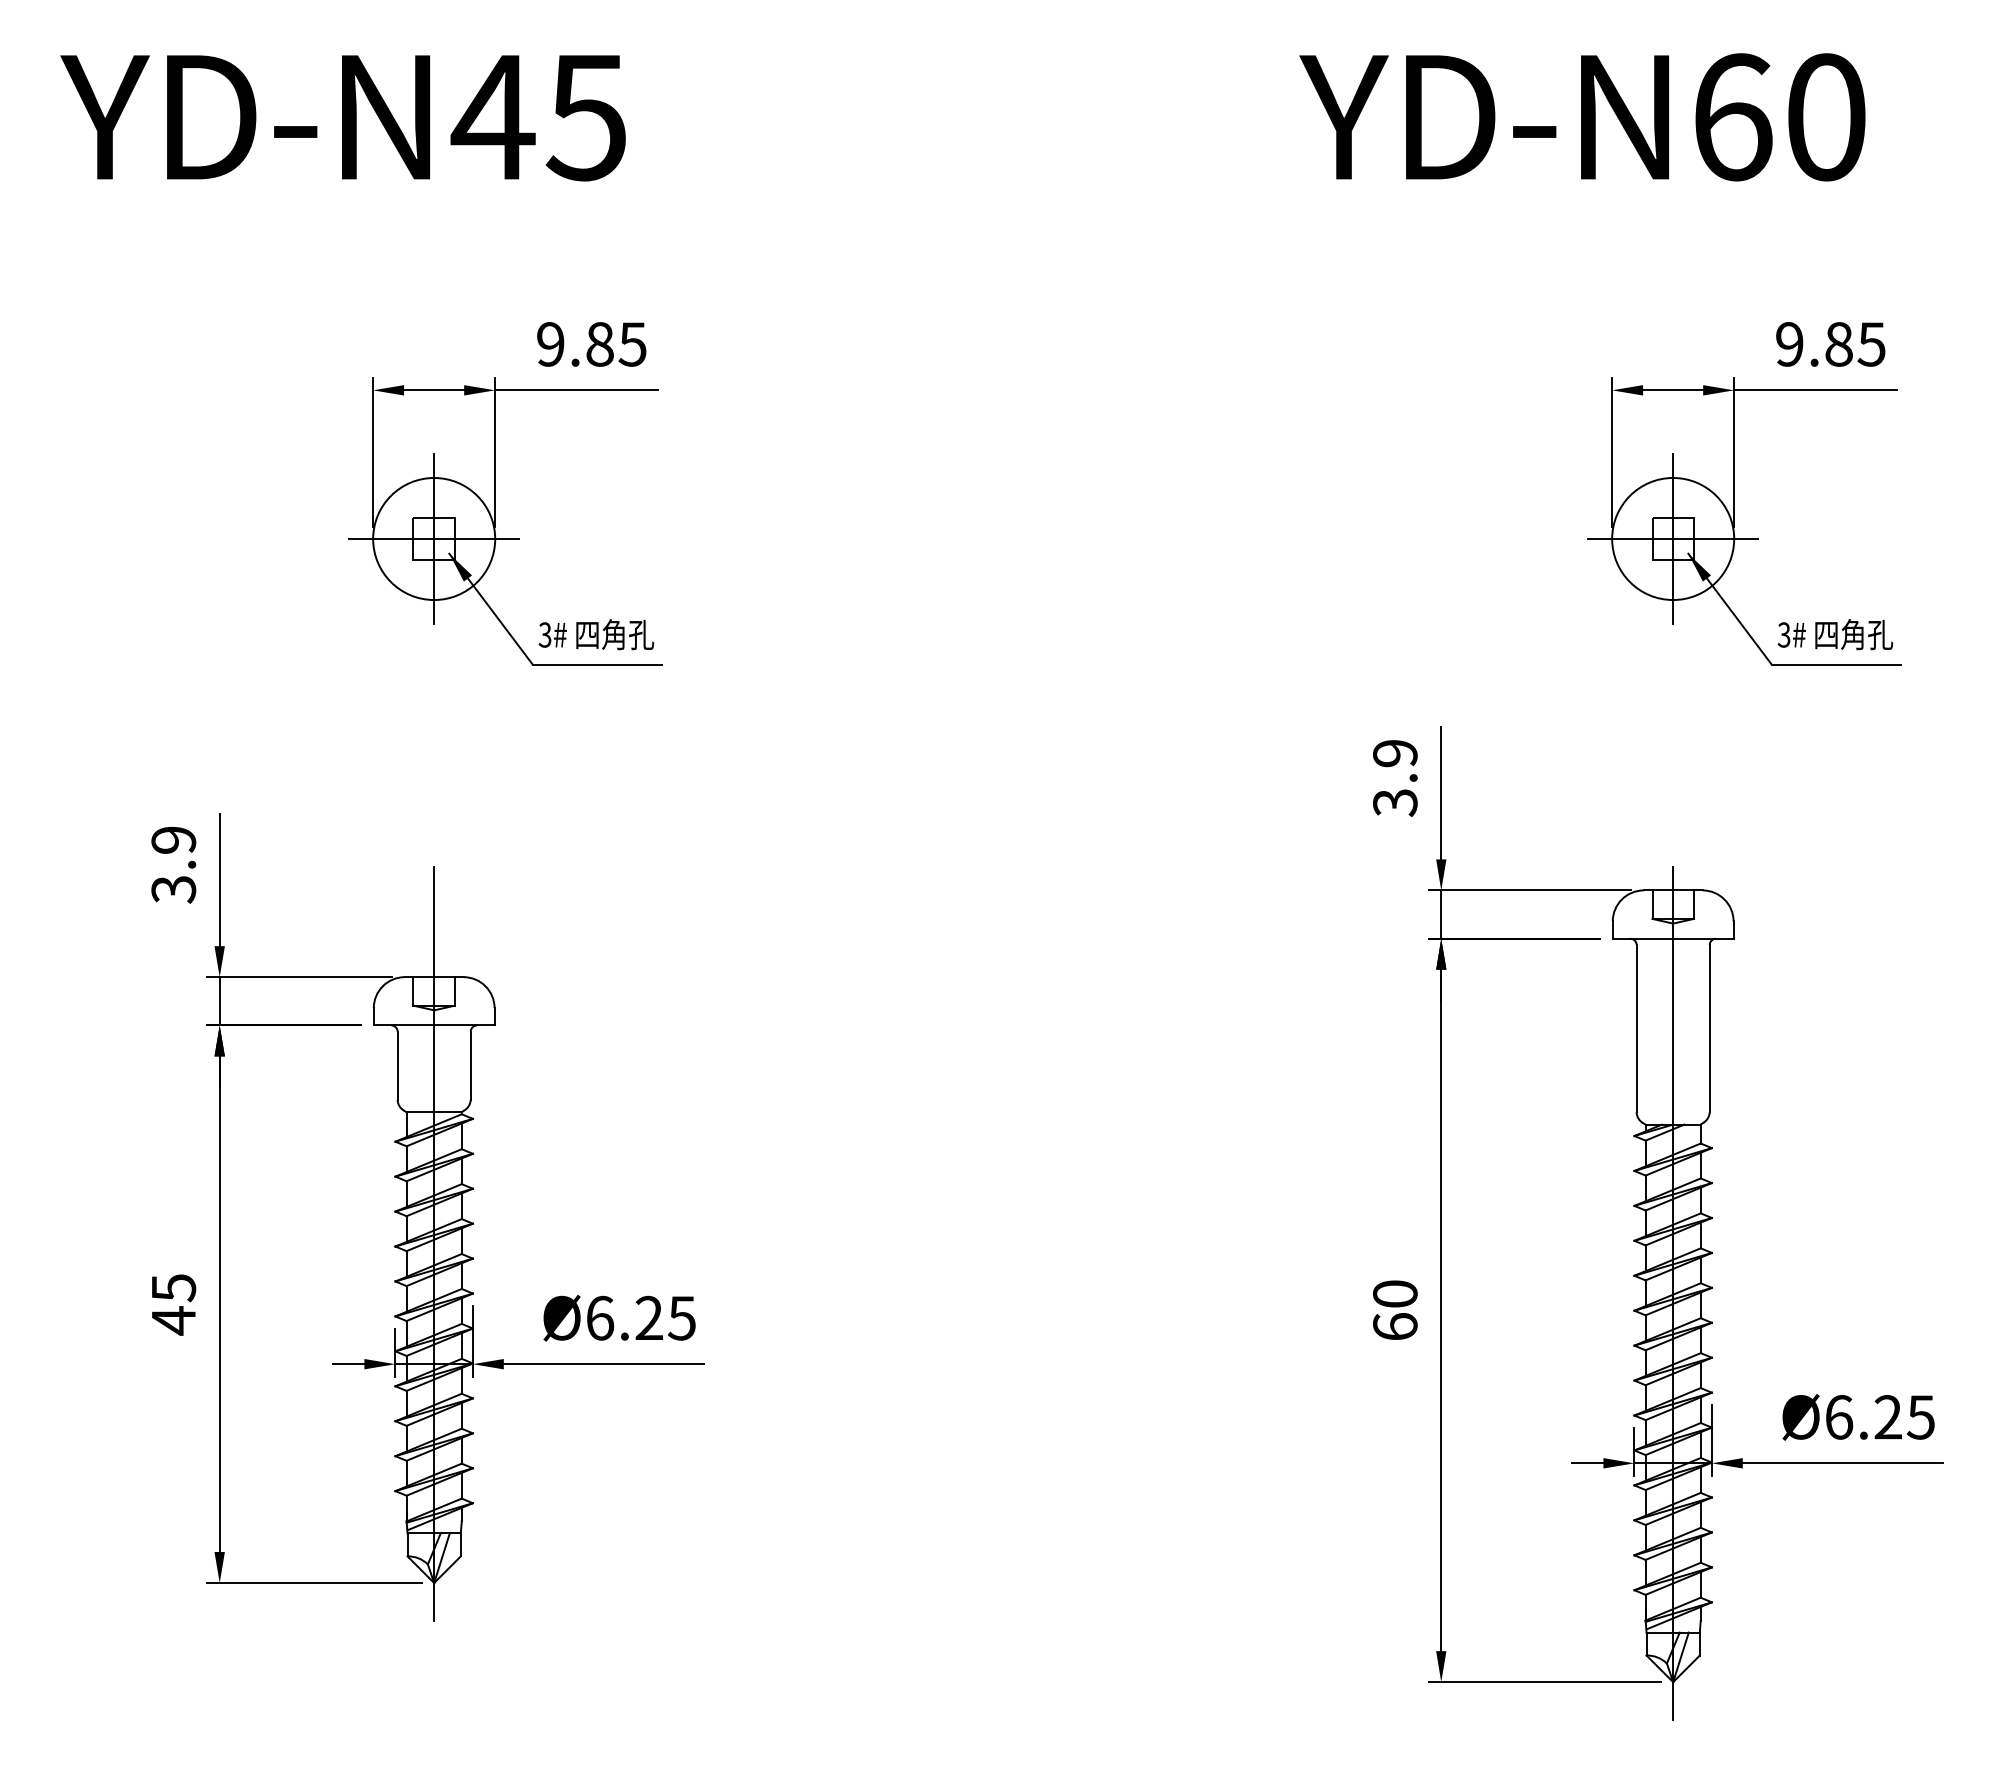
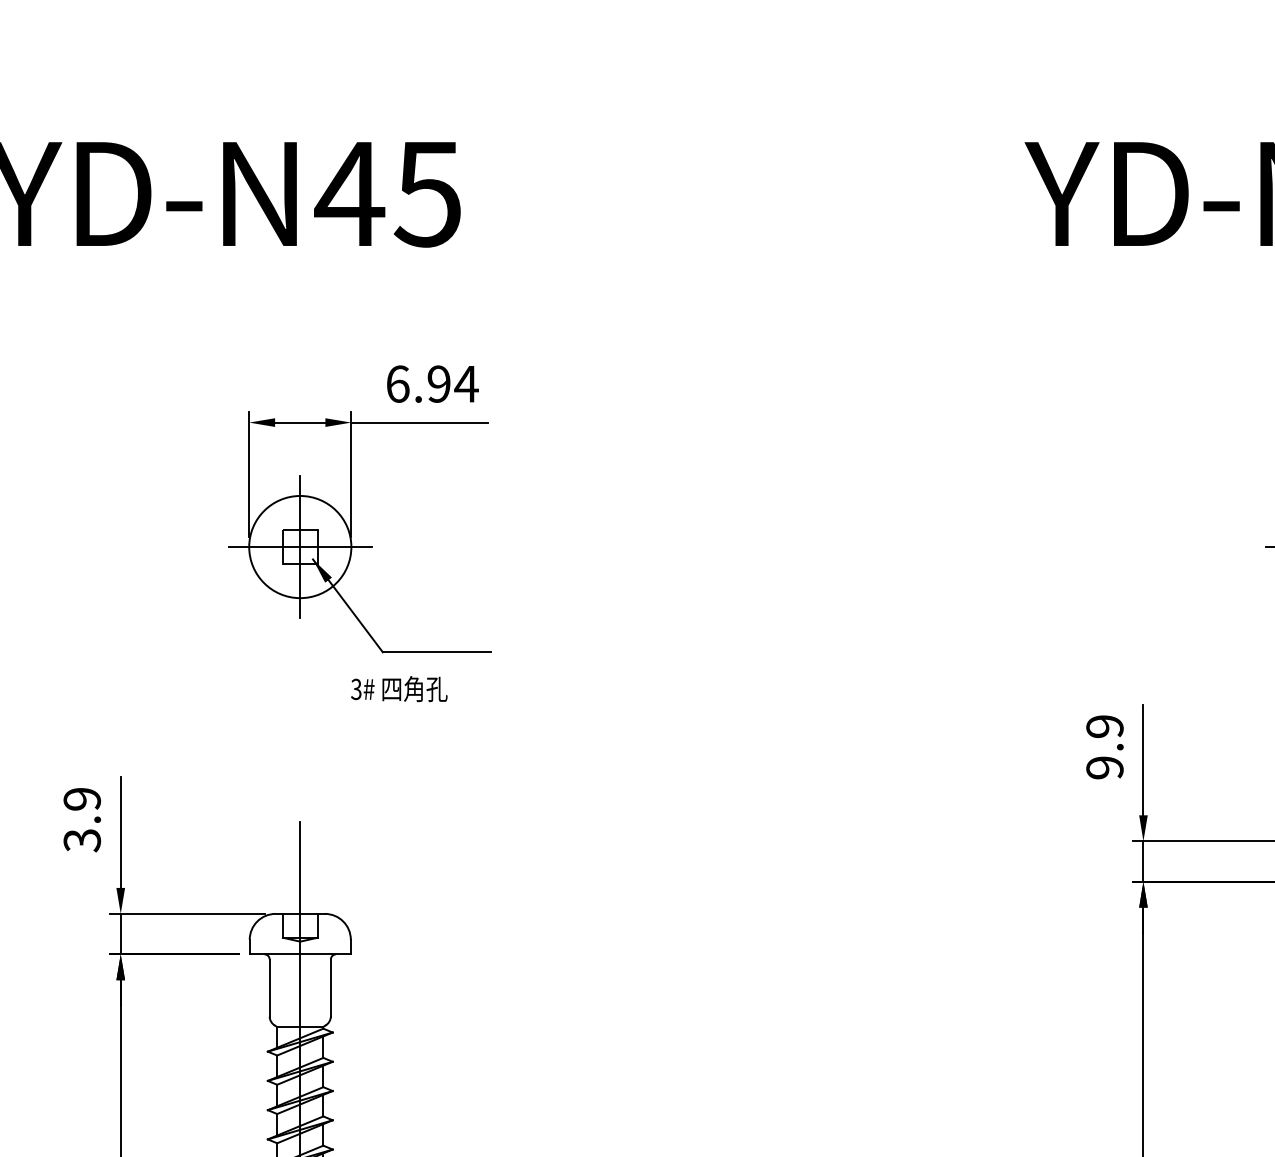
text: (592, 344) -> (432, 384), 9.85 -> 6.94
text: (596, 634) -> (399, 688), moved
text: (1395, 803) -> (1105, 768), 3.9 -> 9.9

